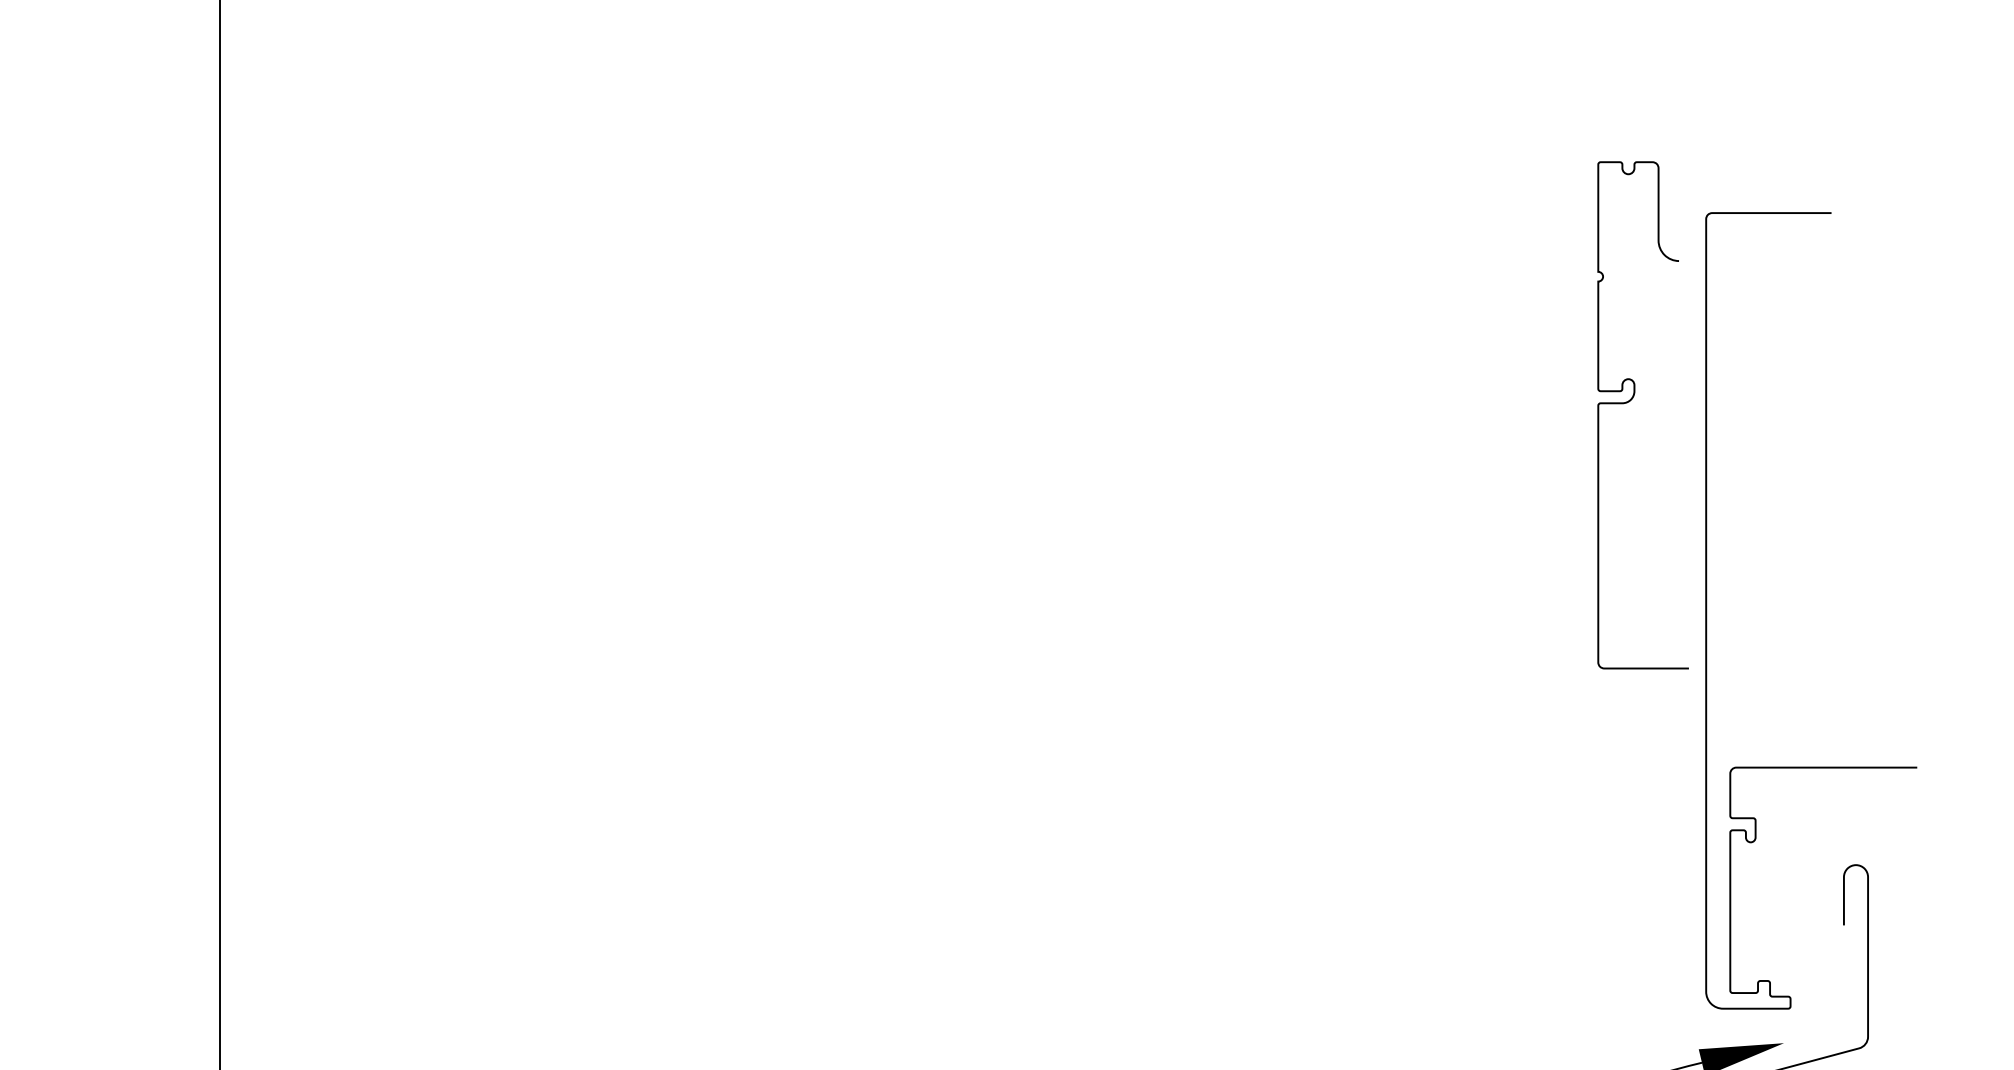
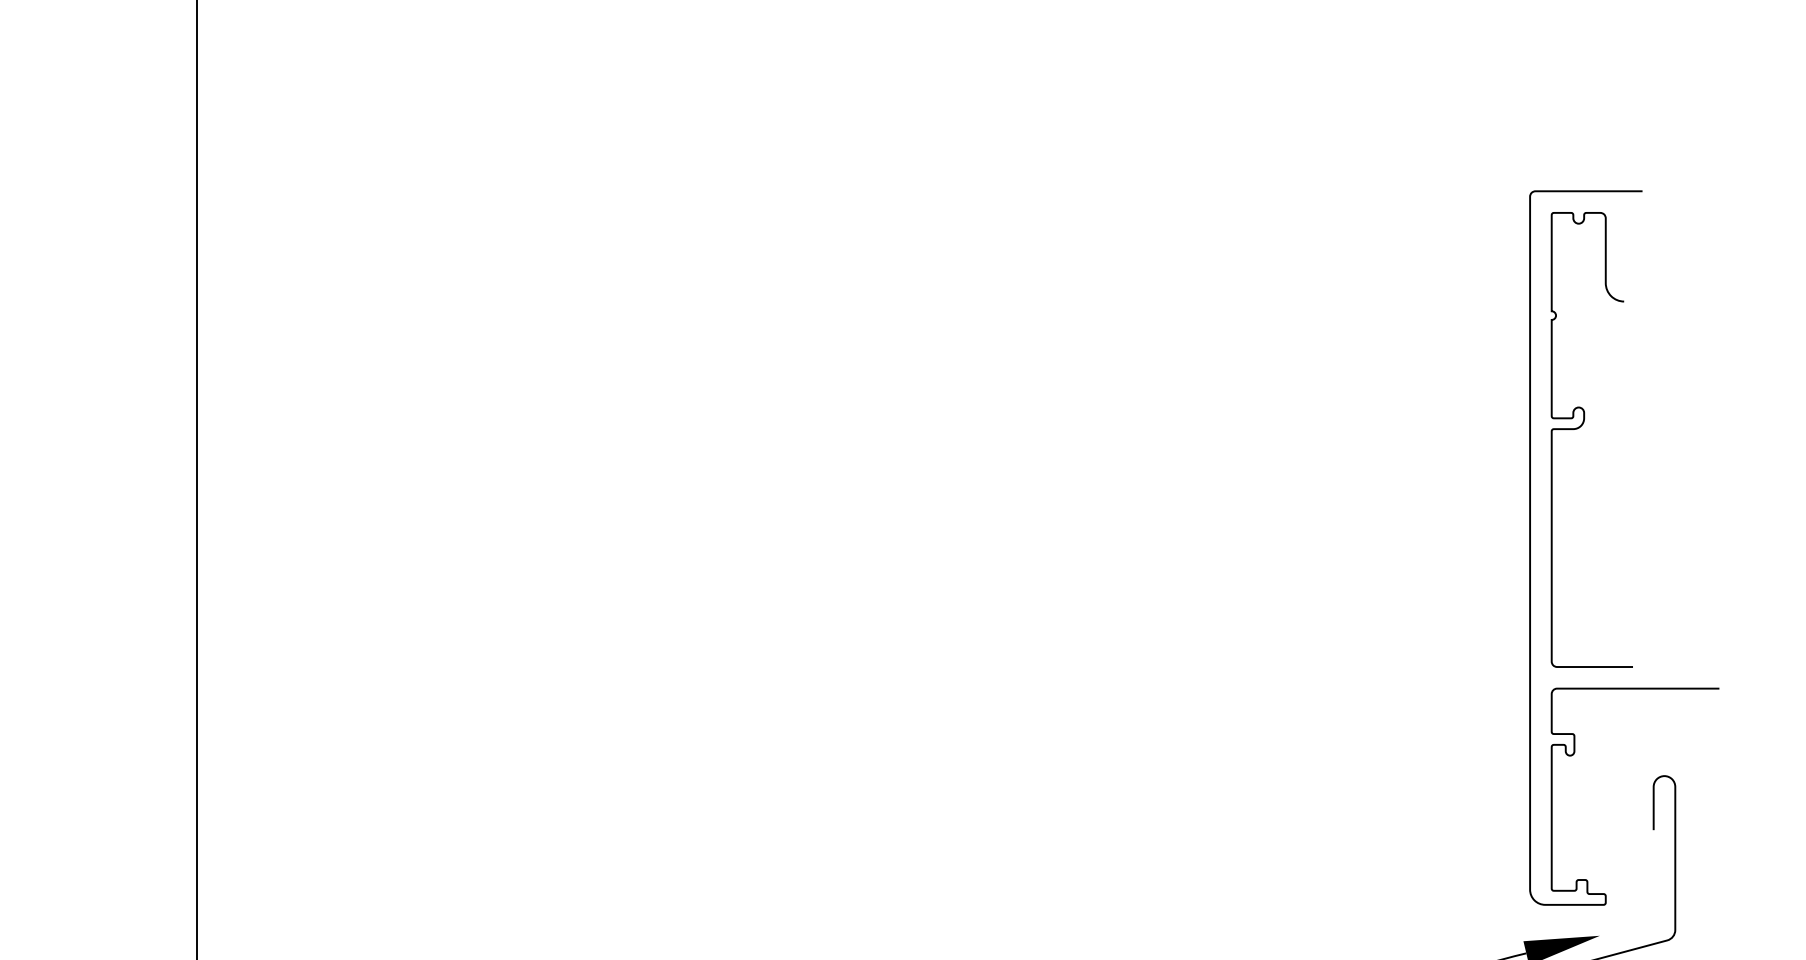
curve: (1629, 402) -> (1579, 428), moved

